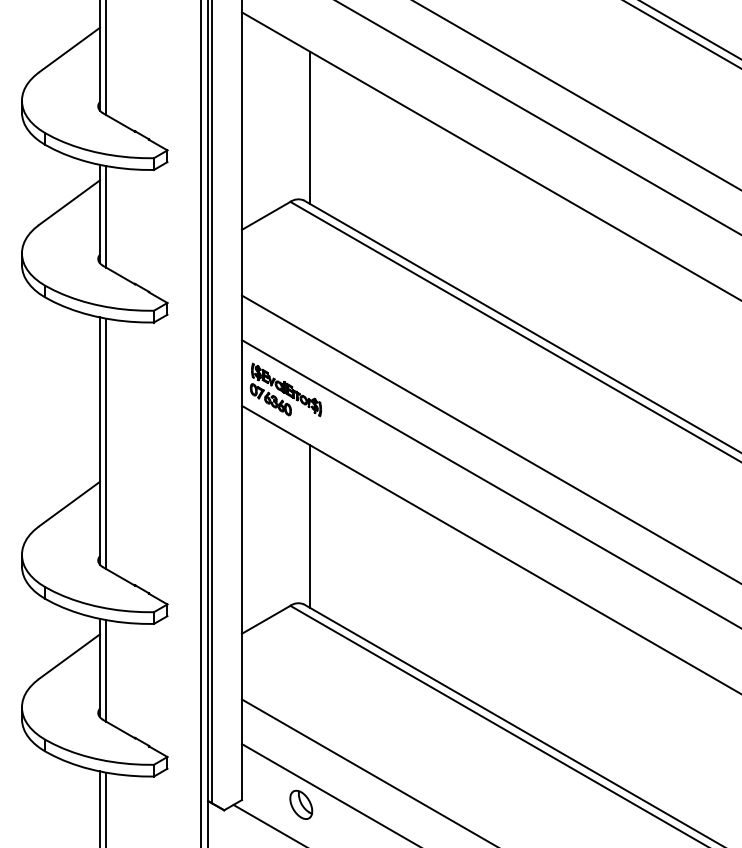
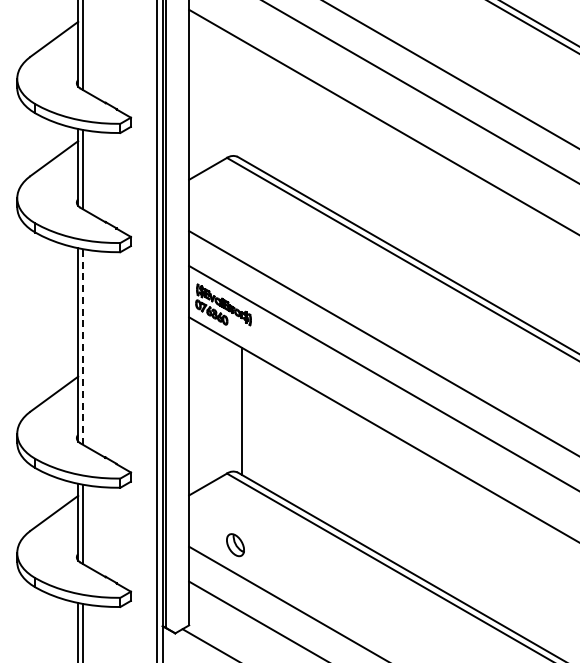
line: (310, 127) -> (242, 99), removed
line: (106, 444) -> (83, 347), solid -> dashed
part: (301, 805) -> (235, 545), moved

